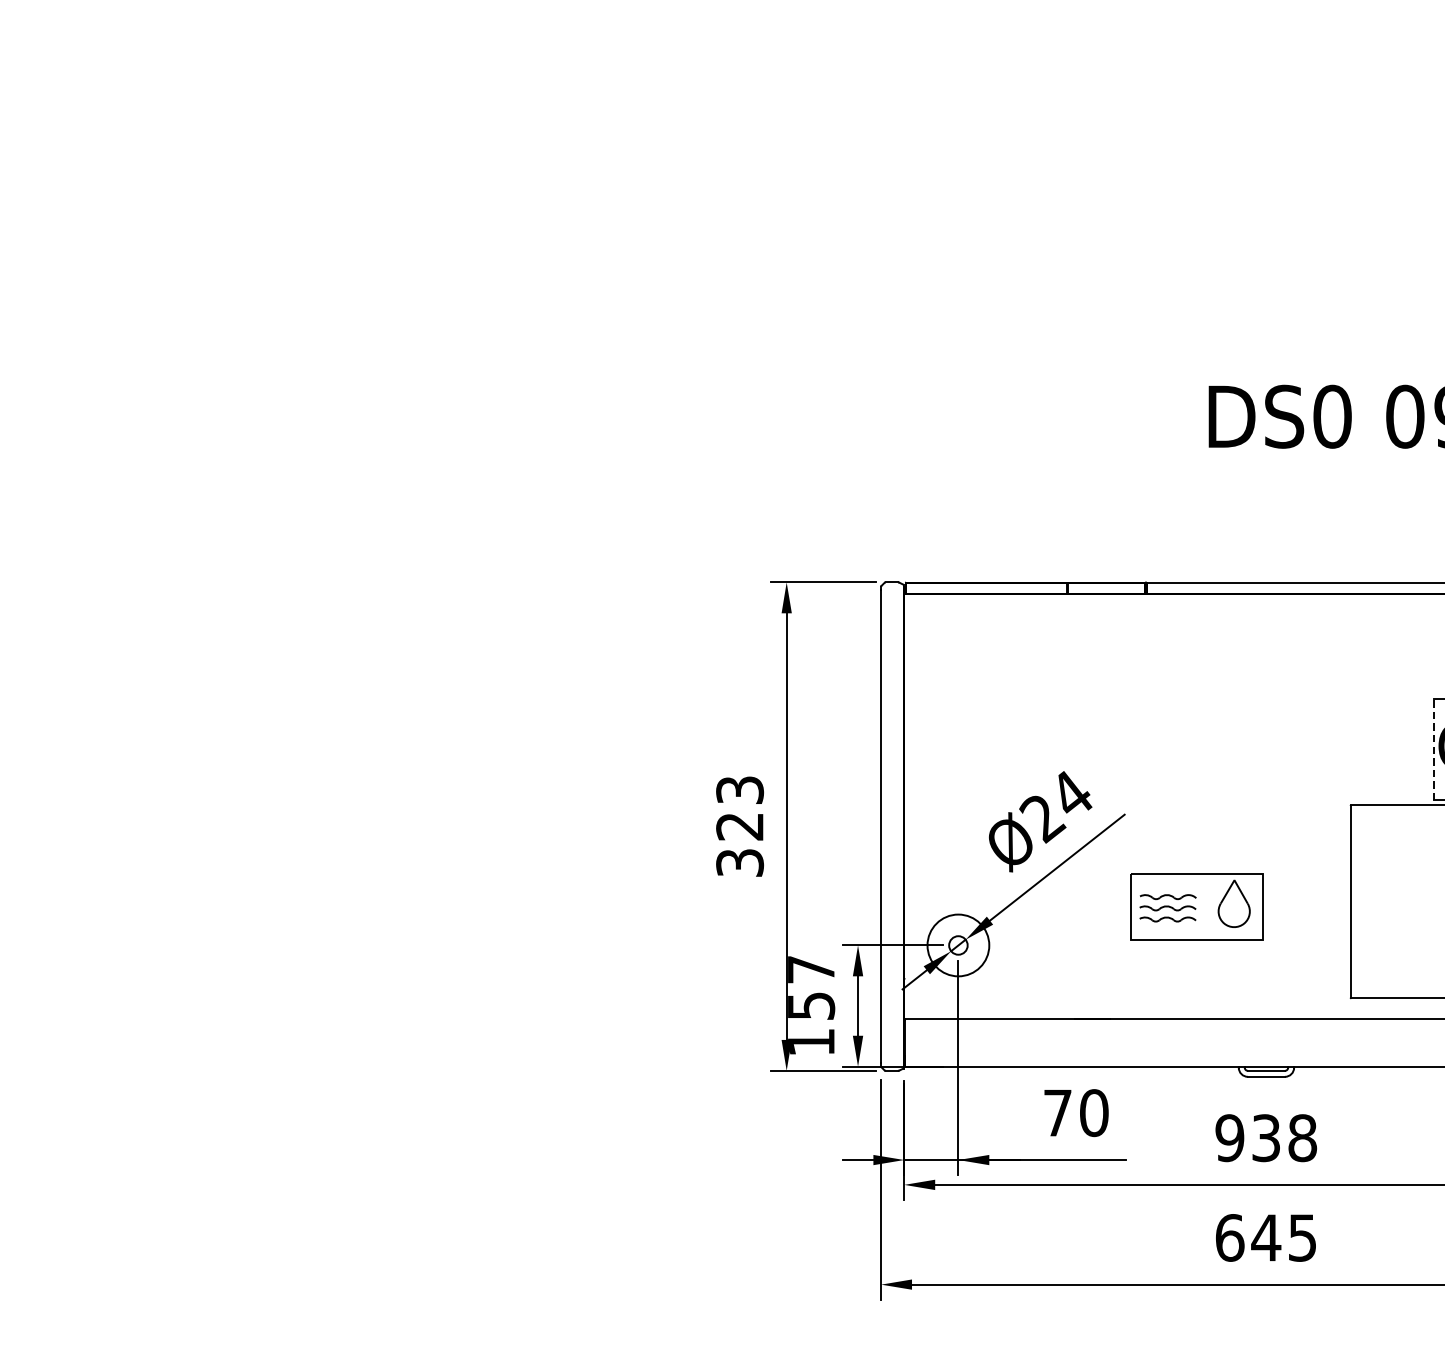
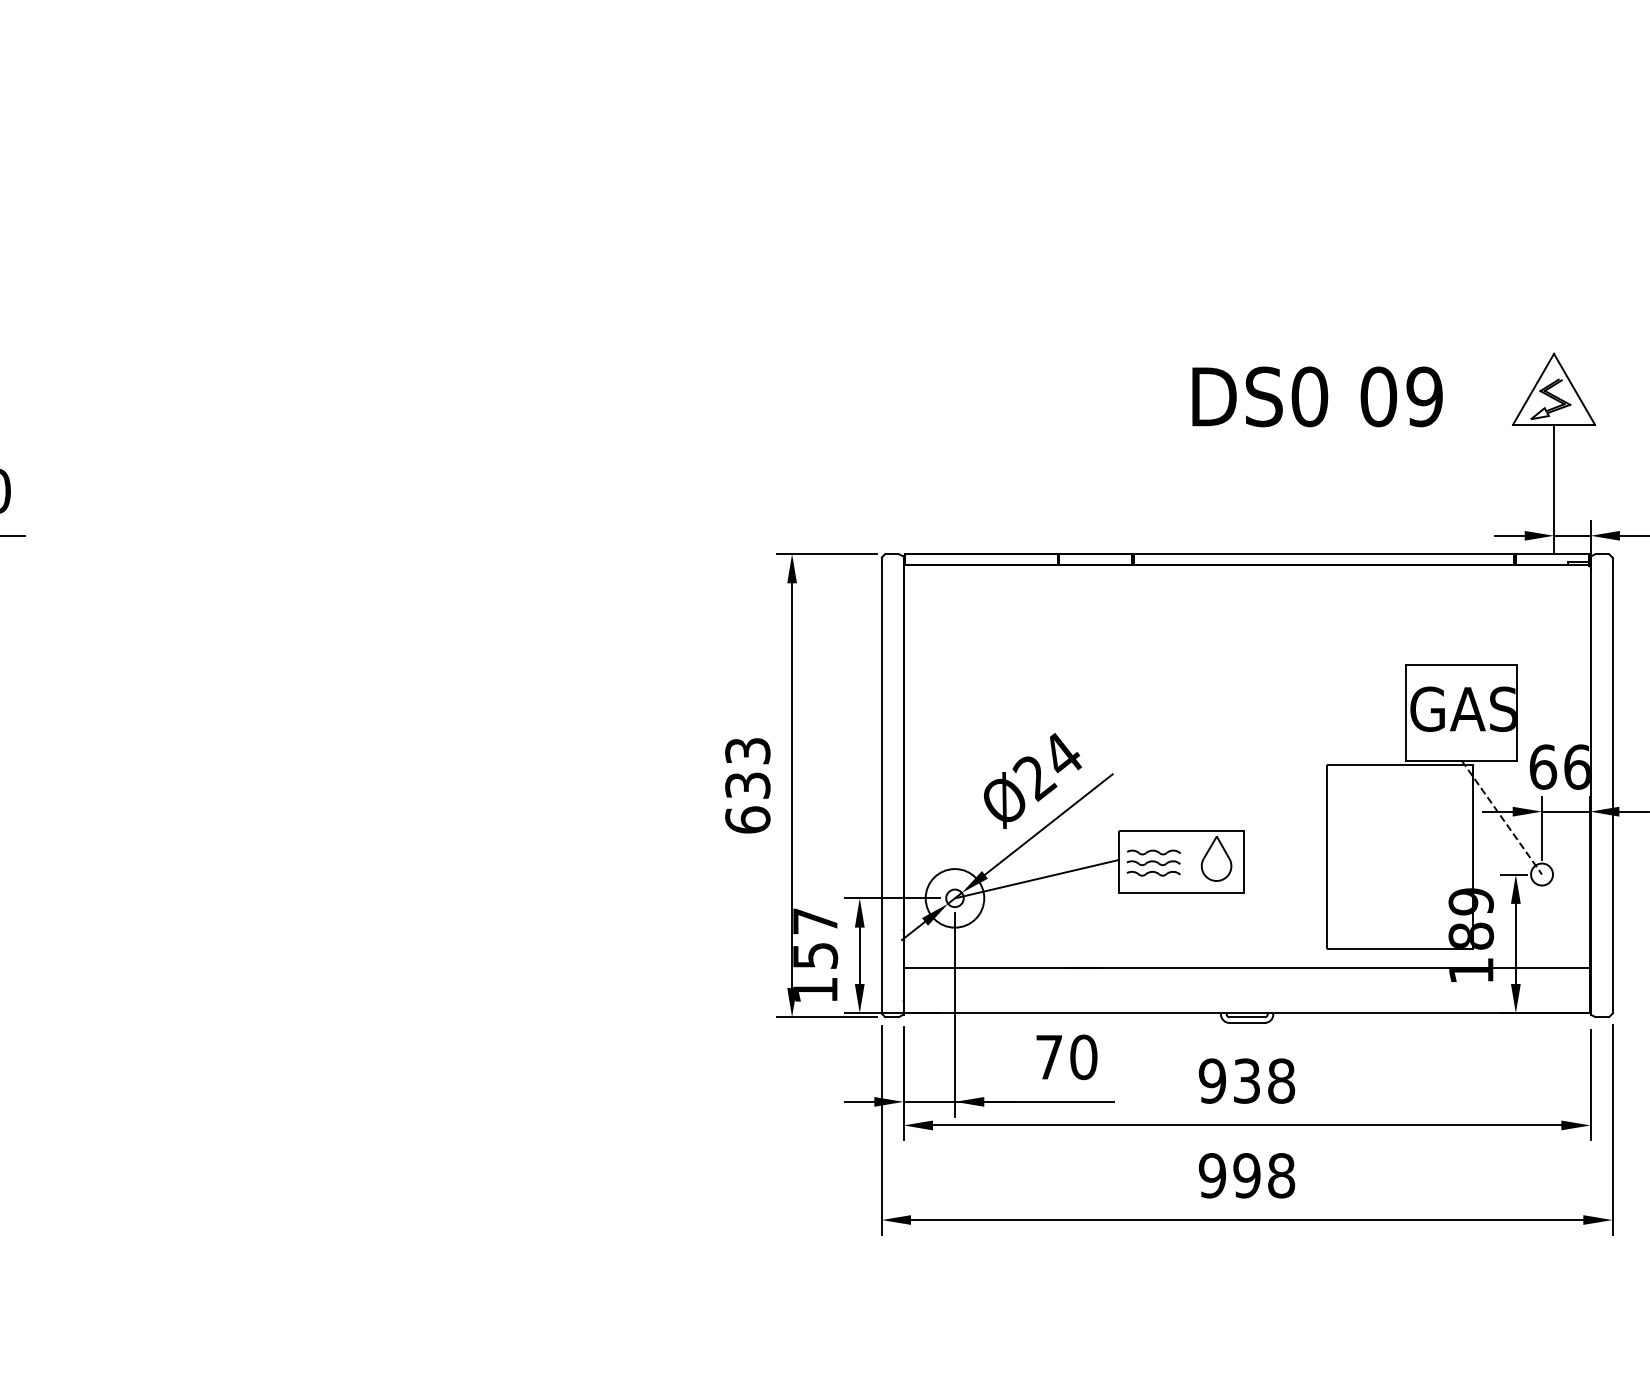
line: (1434, 749) -> (1406, 712), dashed -> solid
text: (739, 844) -> (747, 802), 323 -> 633
line: (1044, 925) -> (1036, 879), added
text: (1265, 1237) -> (1246, 1175), 645 -> 998

